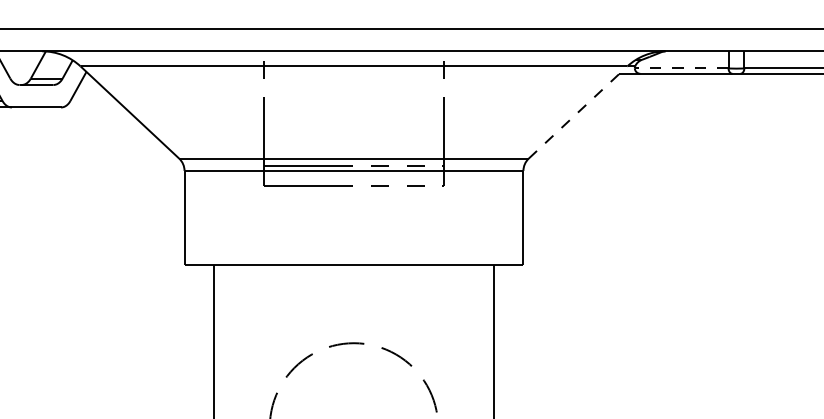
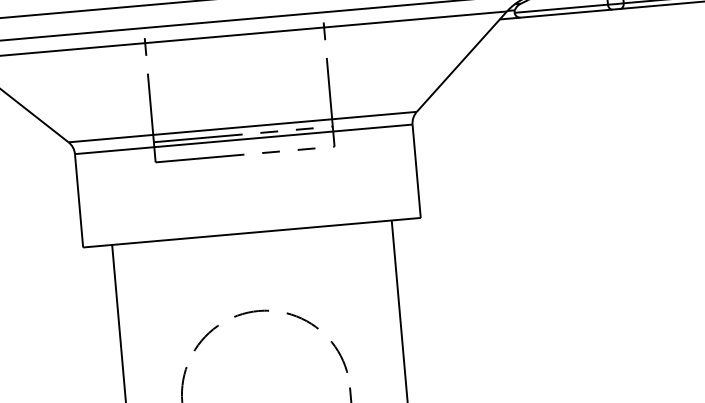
line: (681, 68) -> (561, 8), dashed -> solid
line: (578, 112) -> (462, 61), dashed -> solid

